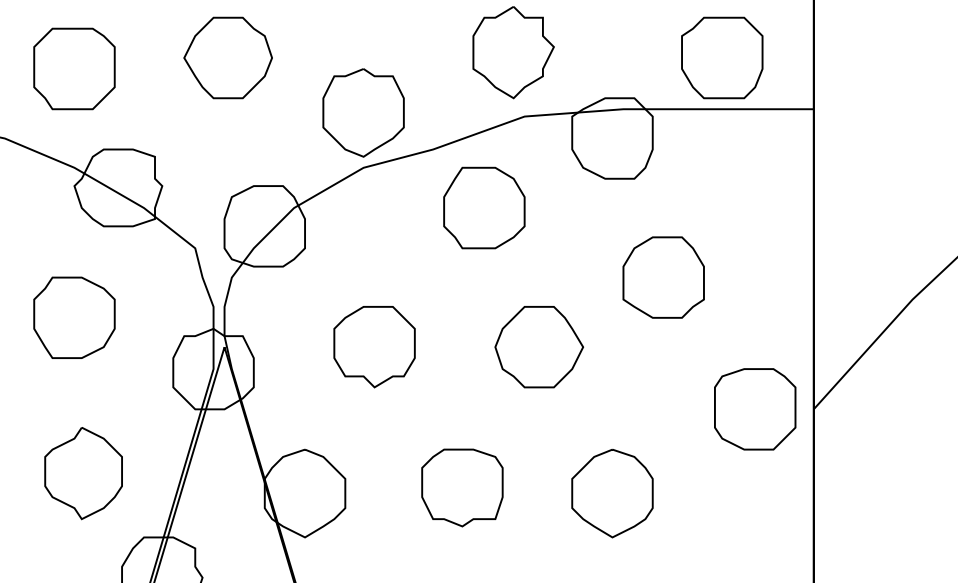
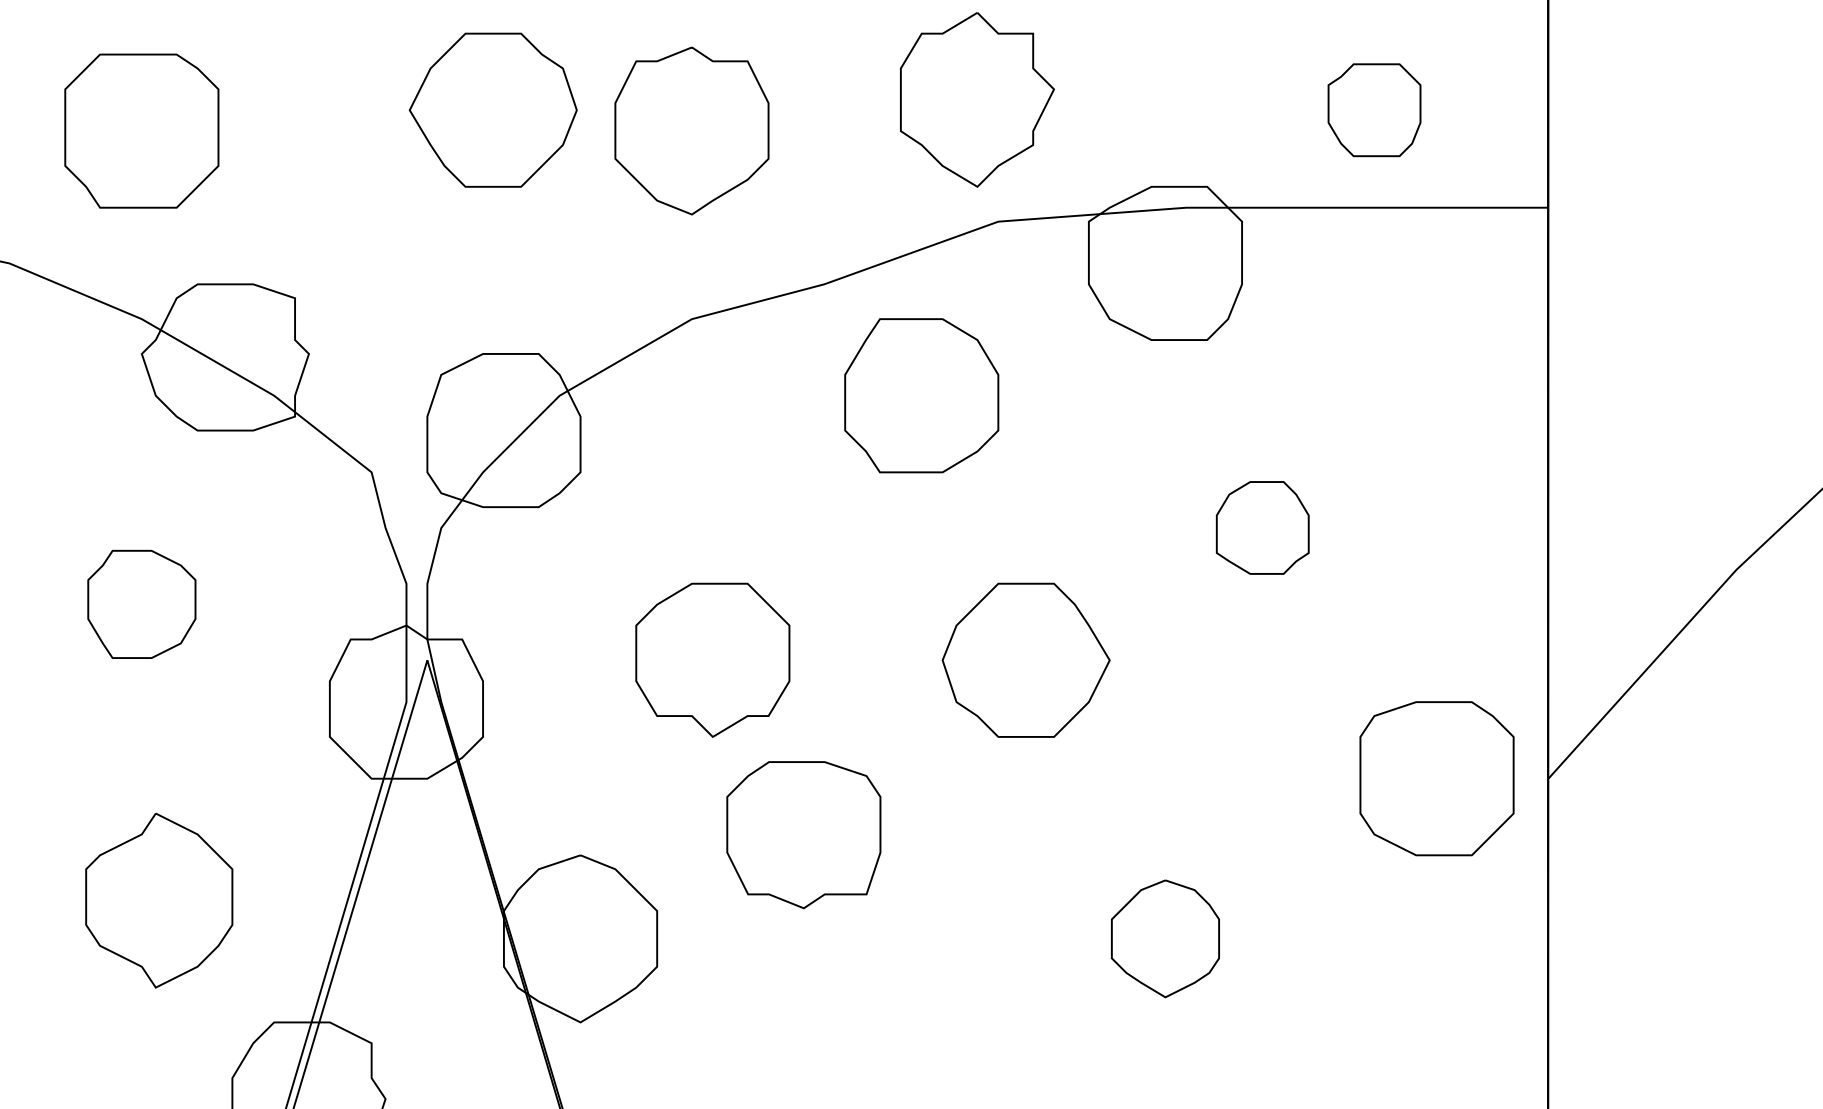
part: (227, 57) -> (491, 109), moved
part: (722, 57) -> (1374, 109), size x0.6
part: (363, 112) -> (691, 130), moved
part: (663, 277) -> (1262, 527), size x0.6
part: (74, 317) -> (141, 603), size x0.7
part: (462, 487) -> (804, 834), moved
part: (612, 493) -> (1165, 938), size x0.7

